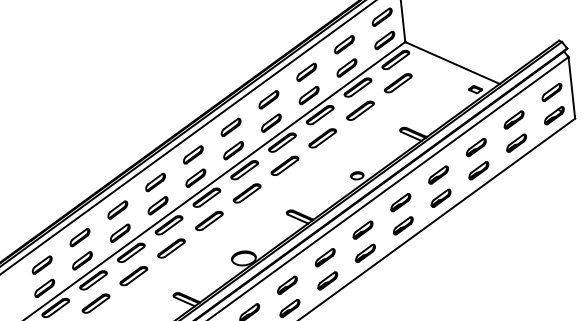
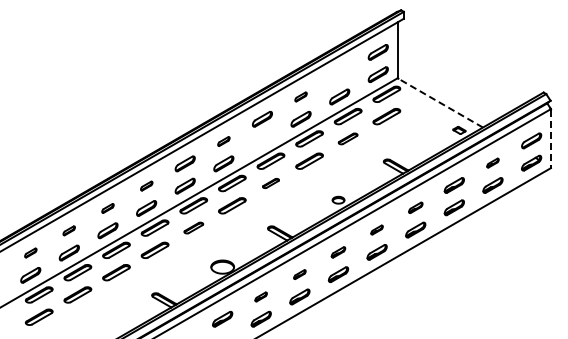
part: (344, 44) -> (339, 74), removed
line: (452, 63) -> (440, 103), solid -> dashed
part: (306, 71) -> (300, 96), size x0.6
line: (571, 87) -> (550, 138), solid -> dashed
part: (359, 110) -> (347, 138), size x0.7
part: (513, 119) -> (492, 162), size x0.6
part: (271, 123) -> (262, 141), removed
part: (230, 127) -> (223, 141), size x0.6
part: (284, 165) -> (270, 183), size x0.6
part: (438, 174) -> (415, 207), size x0.7
part: (155, 181) -> (146, 185), size x0.6
part: (400, 202) -> (376, 229), size x0.6
part: (117, 210) -> (107, 208), size x0.6
part: (209, 220) -> (193, 227), size x0.7
part: (363, 230) -> (338, 252), size x0.7
part: (79, 237) -> (68, 230), size x0.6
part: (324, 257) -> (299, 274), size x0.6
part: (41, 264) -> (30, 252), size x0.6
part: (286, 284) -> (260, 296), size x0.6

